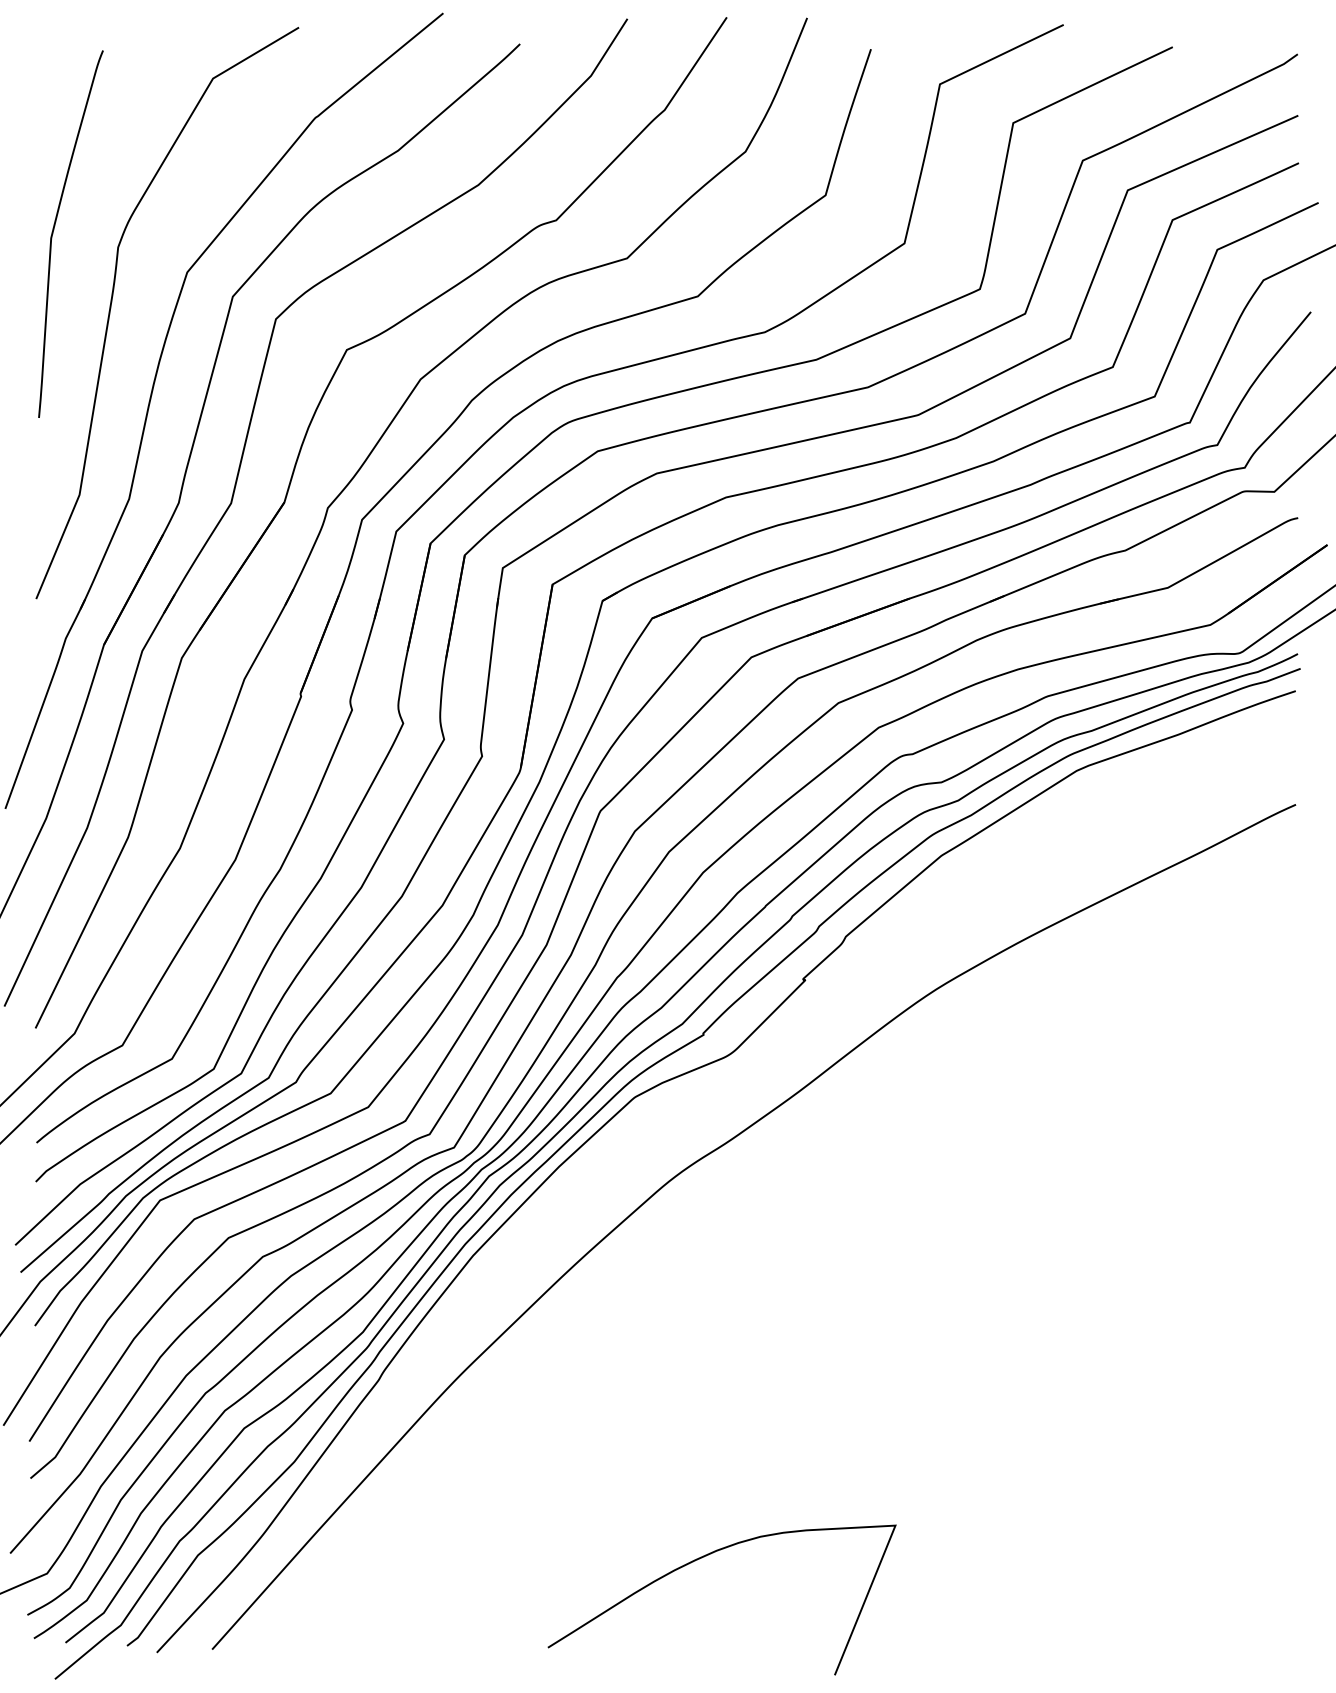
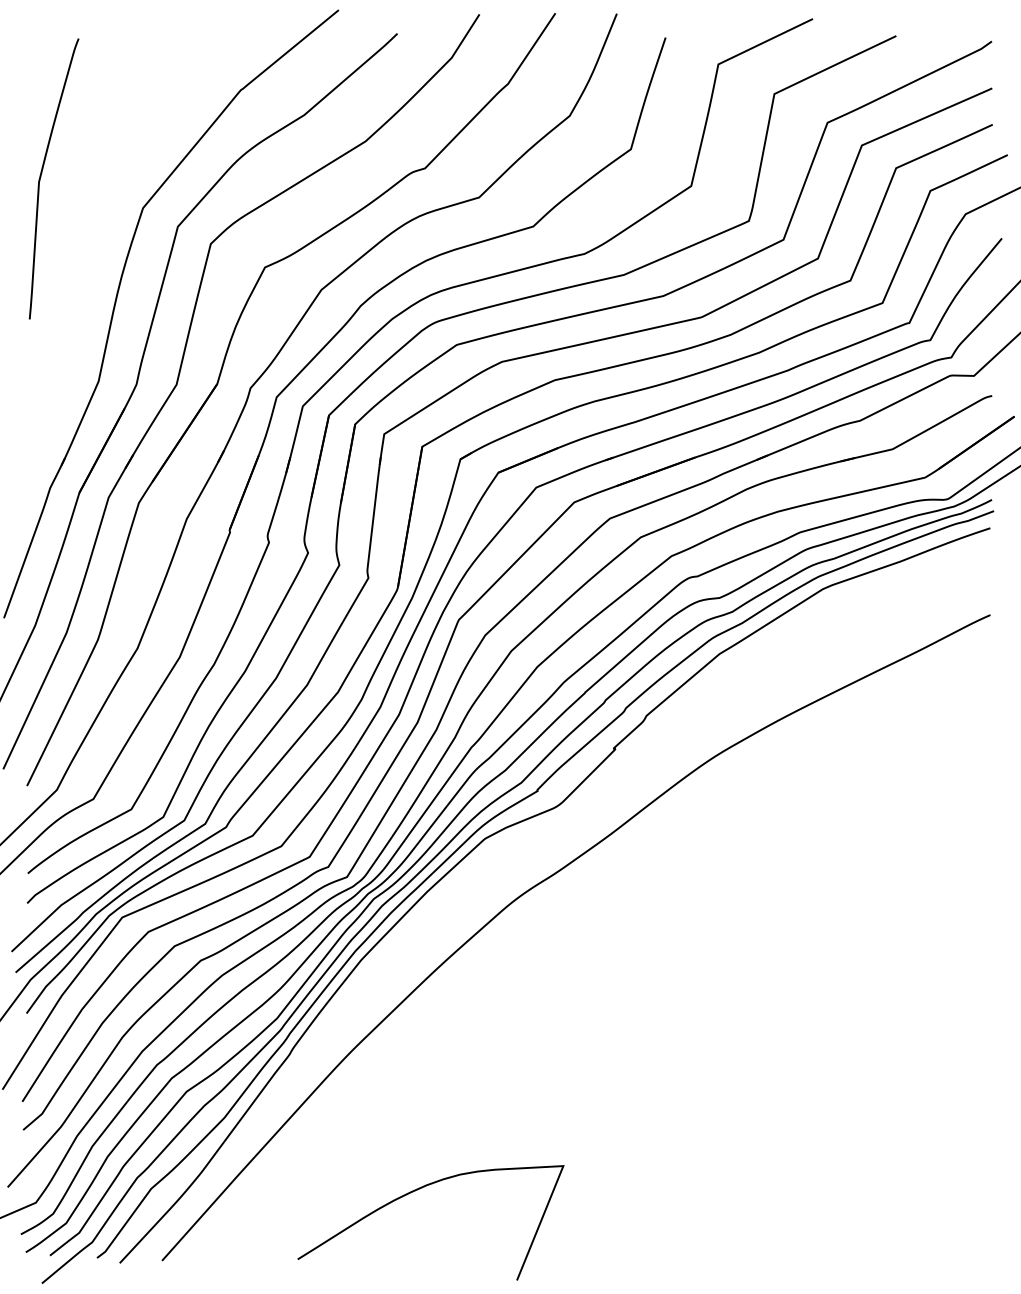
curve: (113, 300) -> (86, 229), removed
curve: (702, 1558) -> (415, 1191), moved

